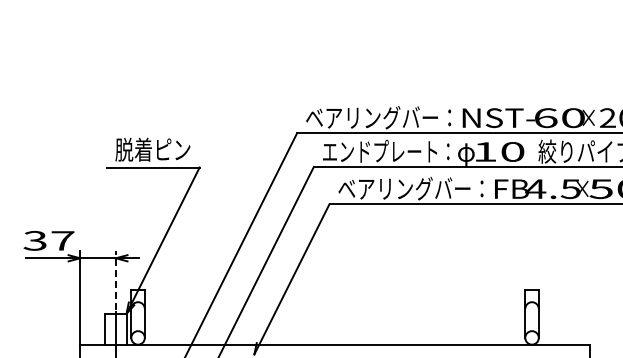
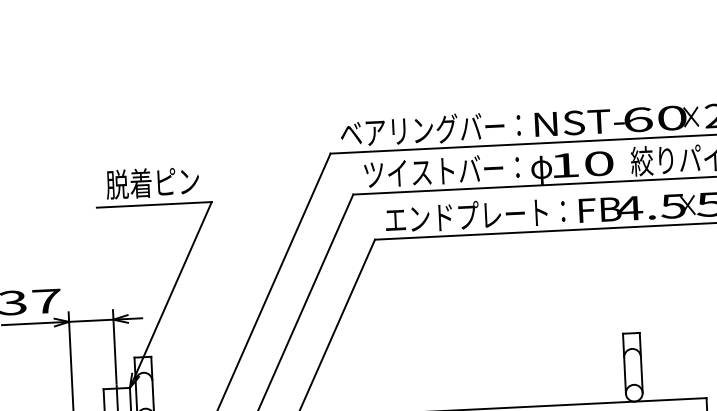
text: (386, 150) -> (442, 169), エンドプレート： -> ツイストバー：
text: (404, 188) -> (467, 215), ベアリングバー： -> エンドプレート：
line: (115, 280) -> (114, 347), dashed -> solid

